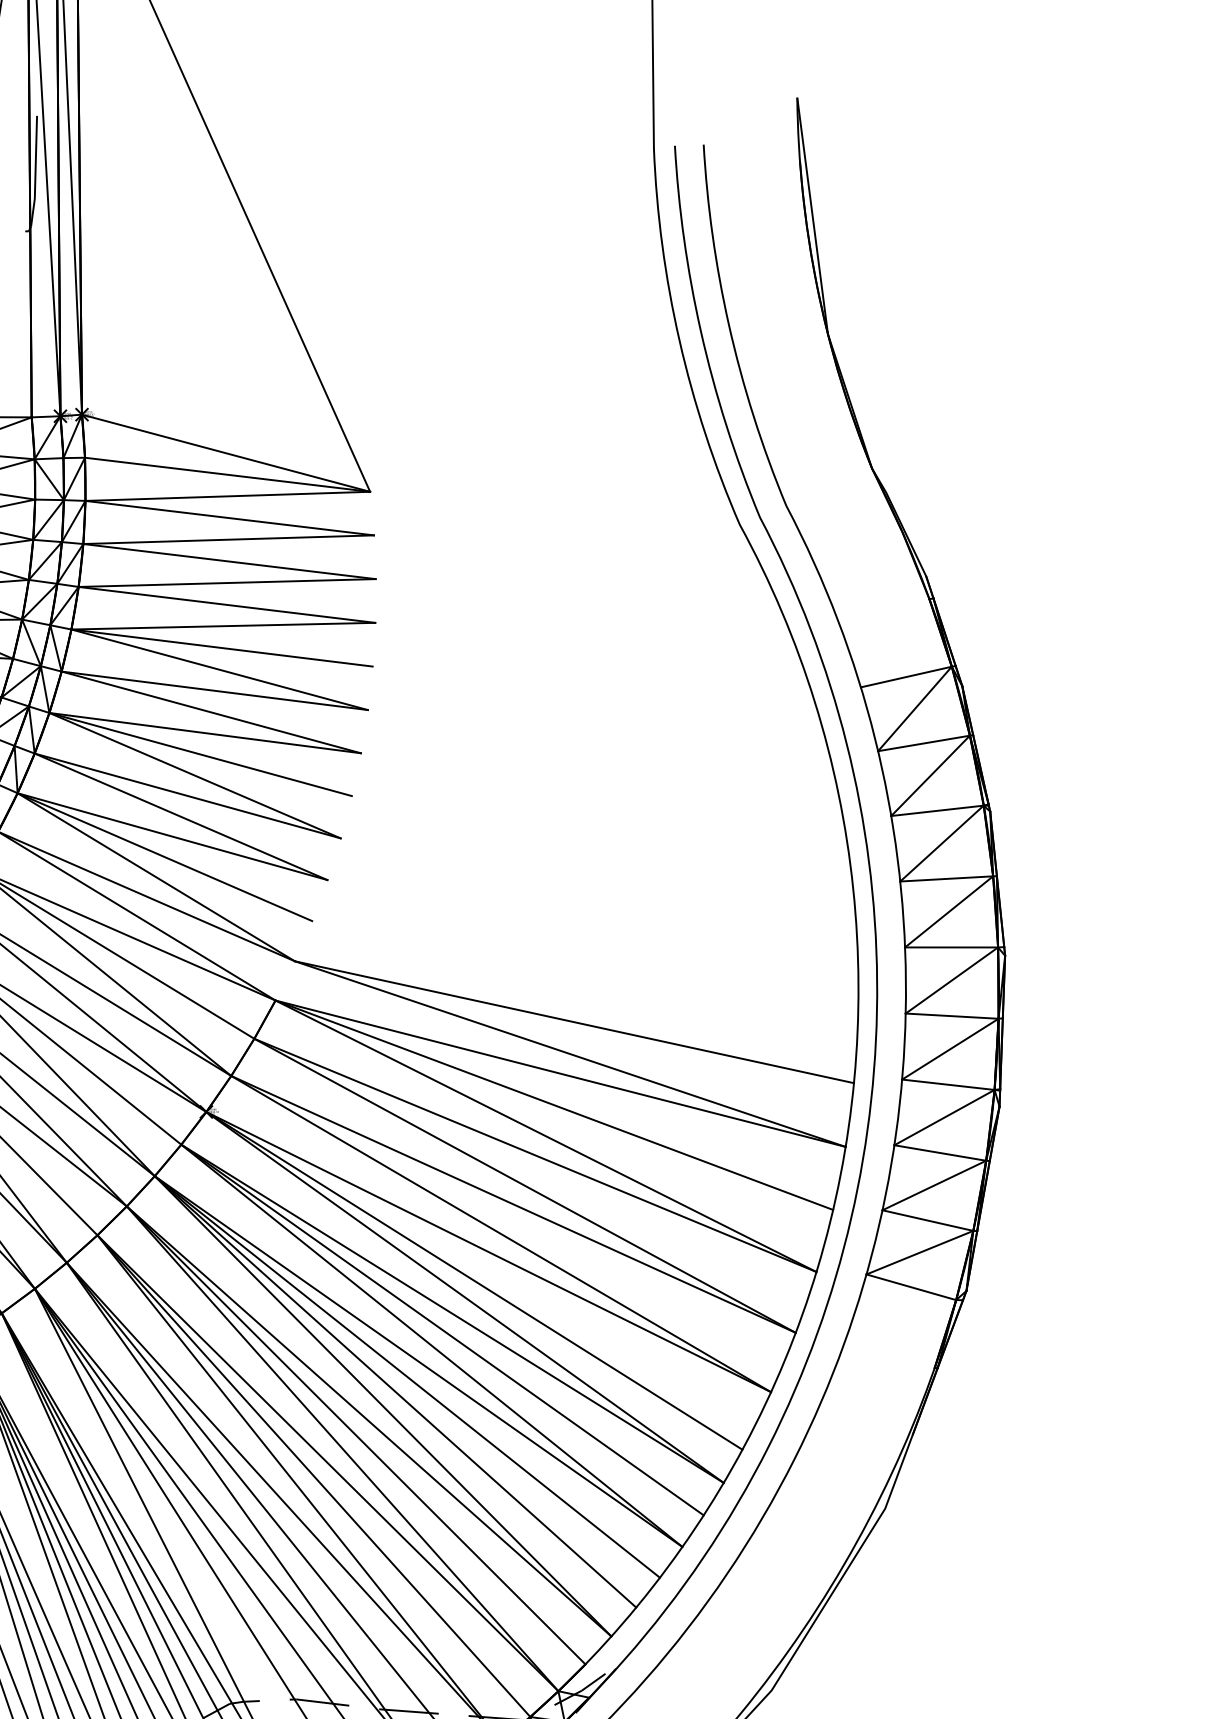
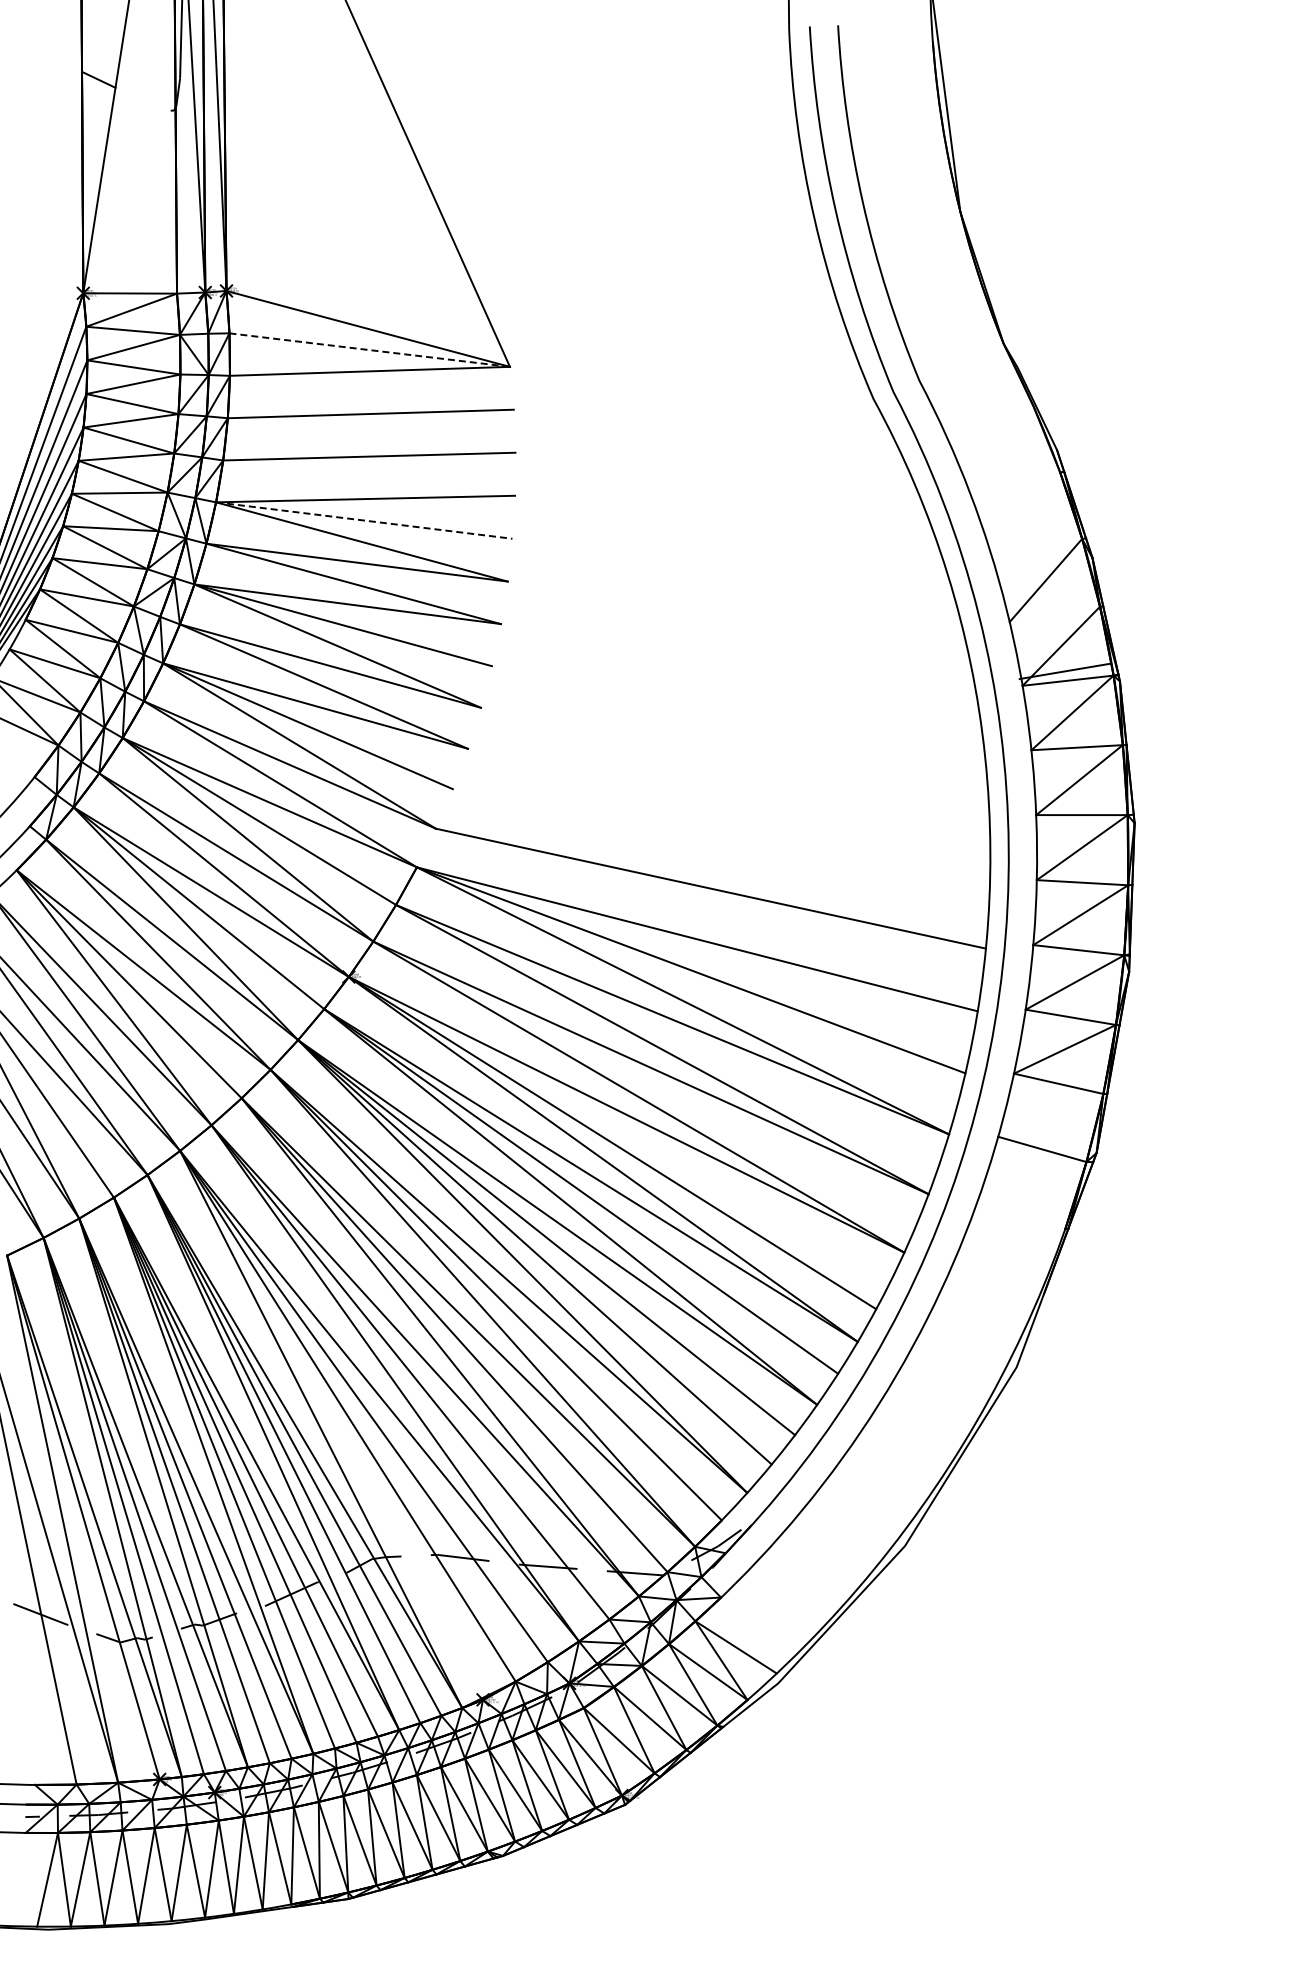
line: (228, 475) -> (370, 350), solid -> dashed
line: (229, 517) -> (371, 392), removed
line: (229, 561) -> (371, 435), removed
line: (227, 604) -> (369, 477), removed
line: (222, 647) -> (364, 520), solid -> dashed
line: (906, 676) -> (1037, 548), removed
line: (923, 743) -> (1064, 671), moved
line: (569, 1053) -> (706, 919), removed
line: (919, 1251) -> (1050, 1114), removed

